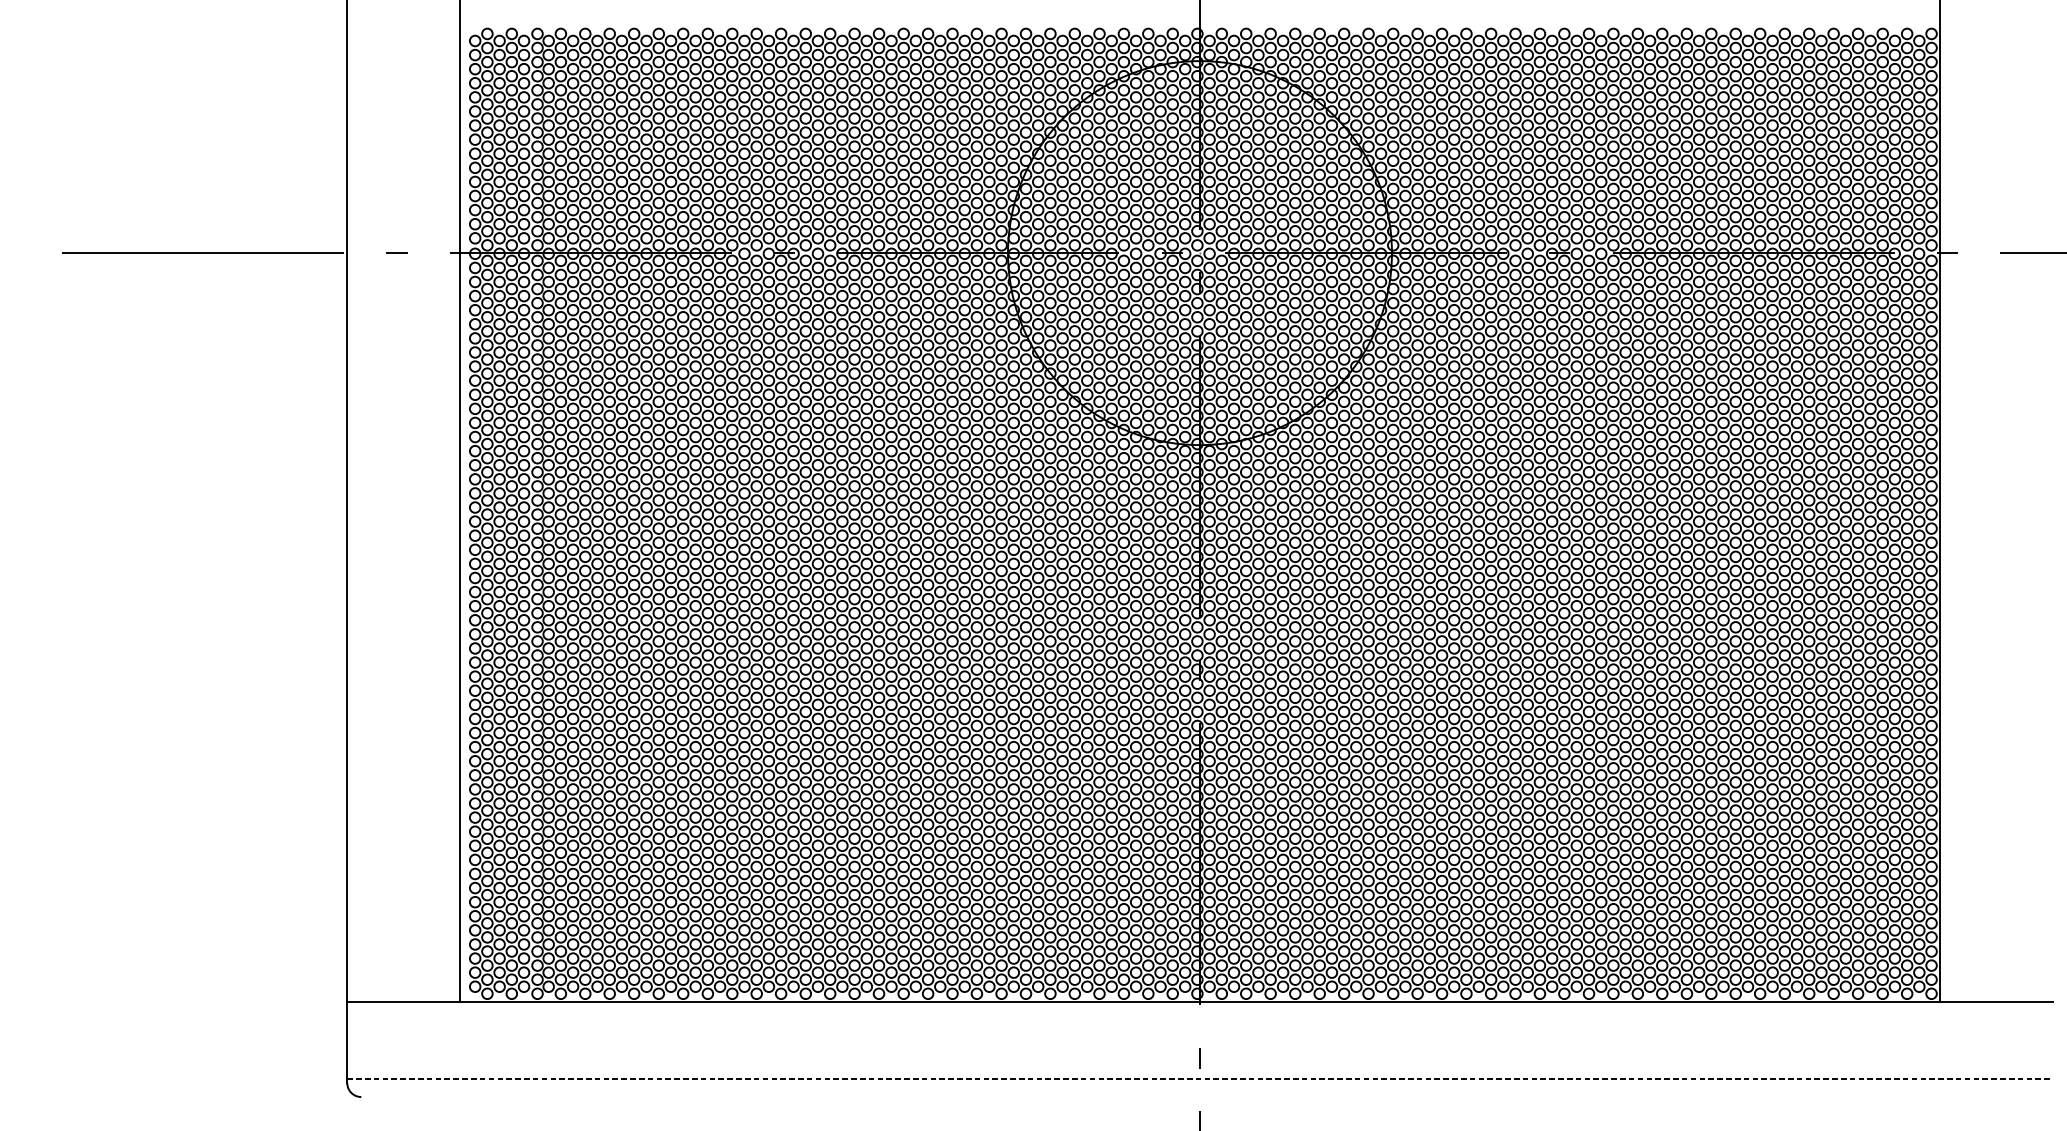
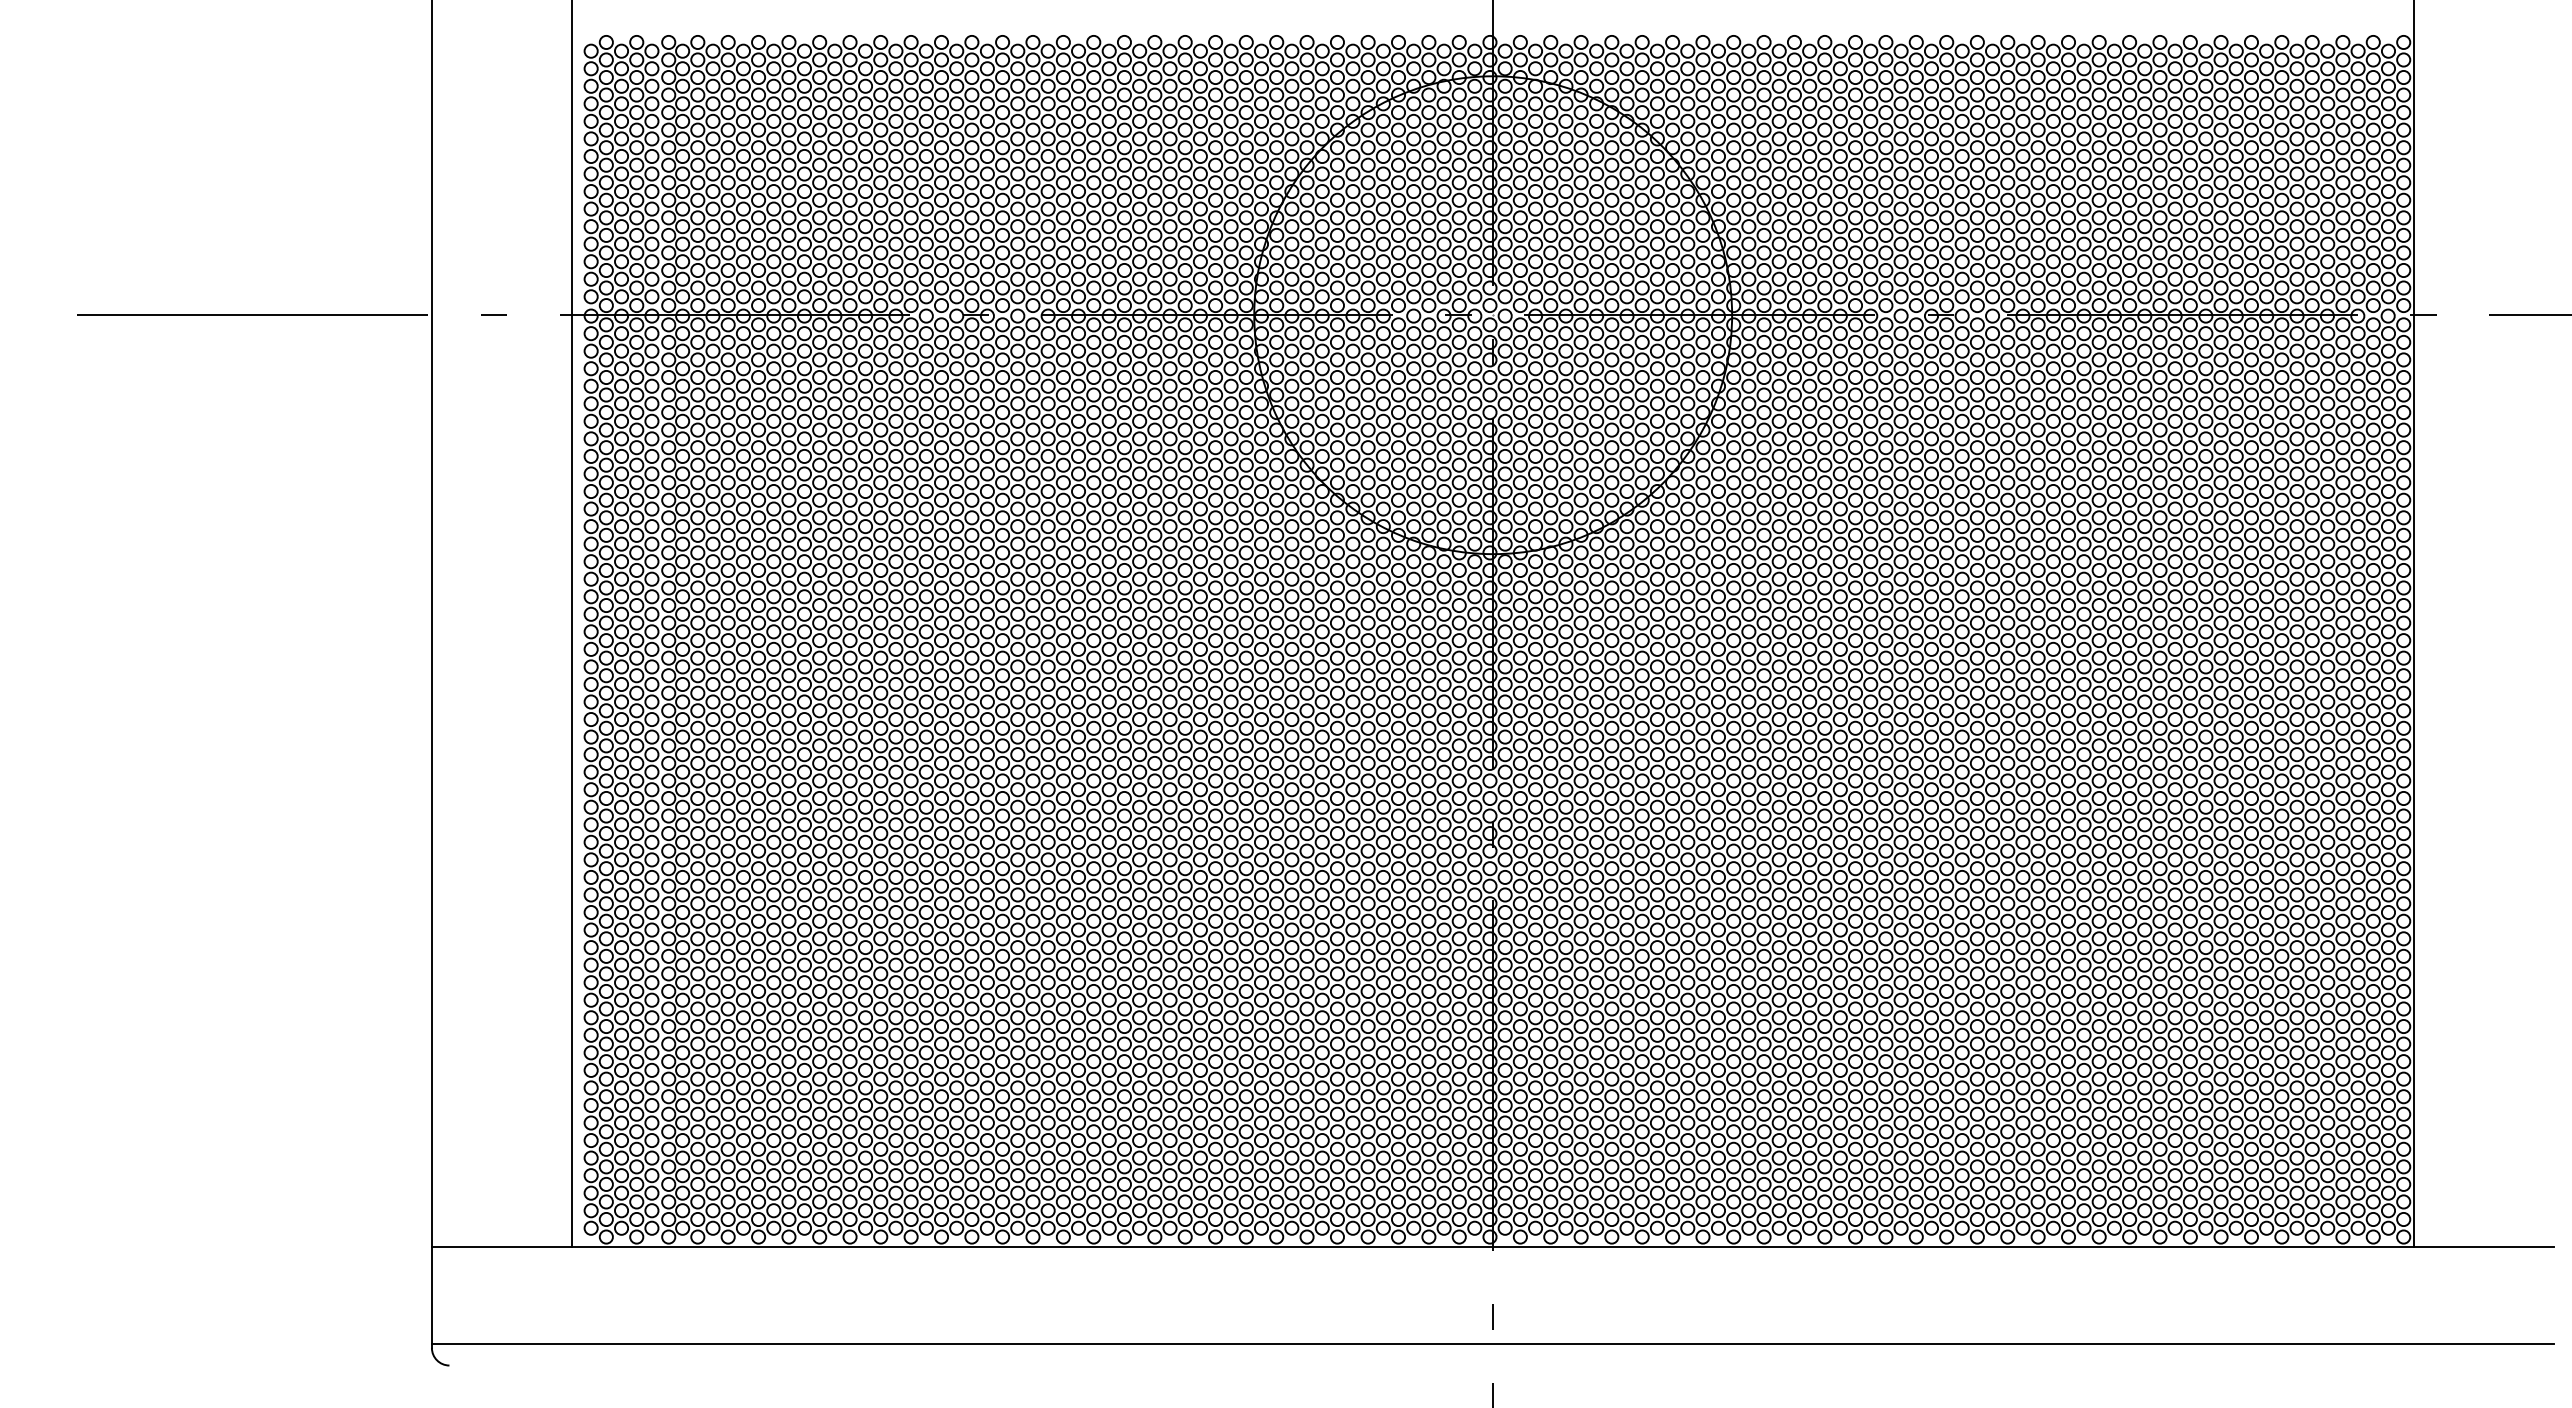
line: (1200, 1079) -> (1493, 1343), dashed -> solid

